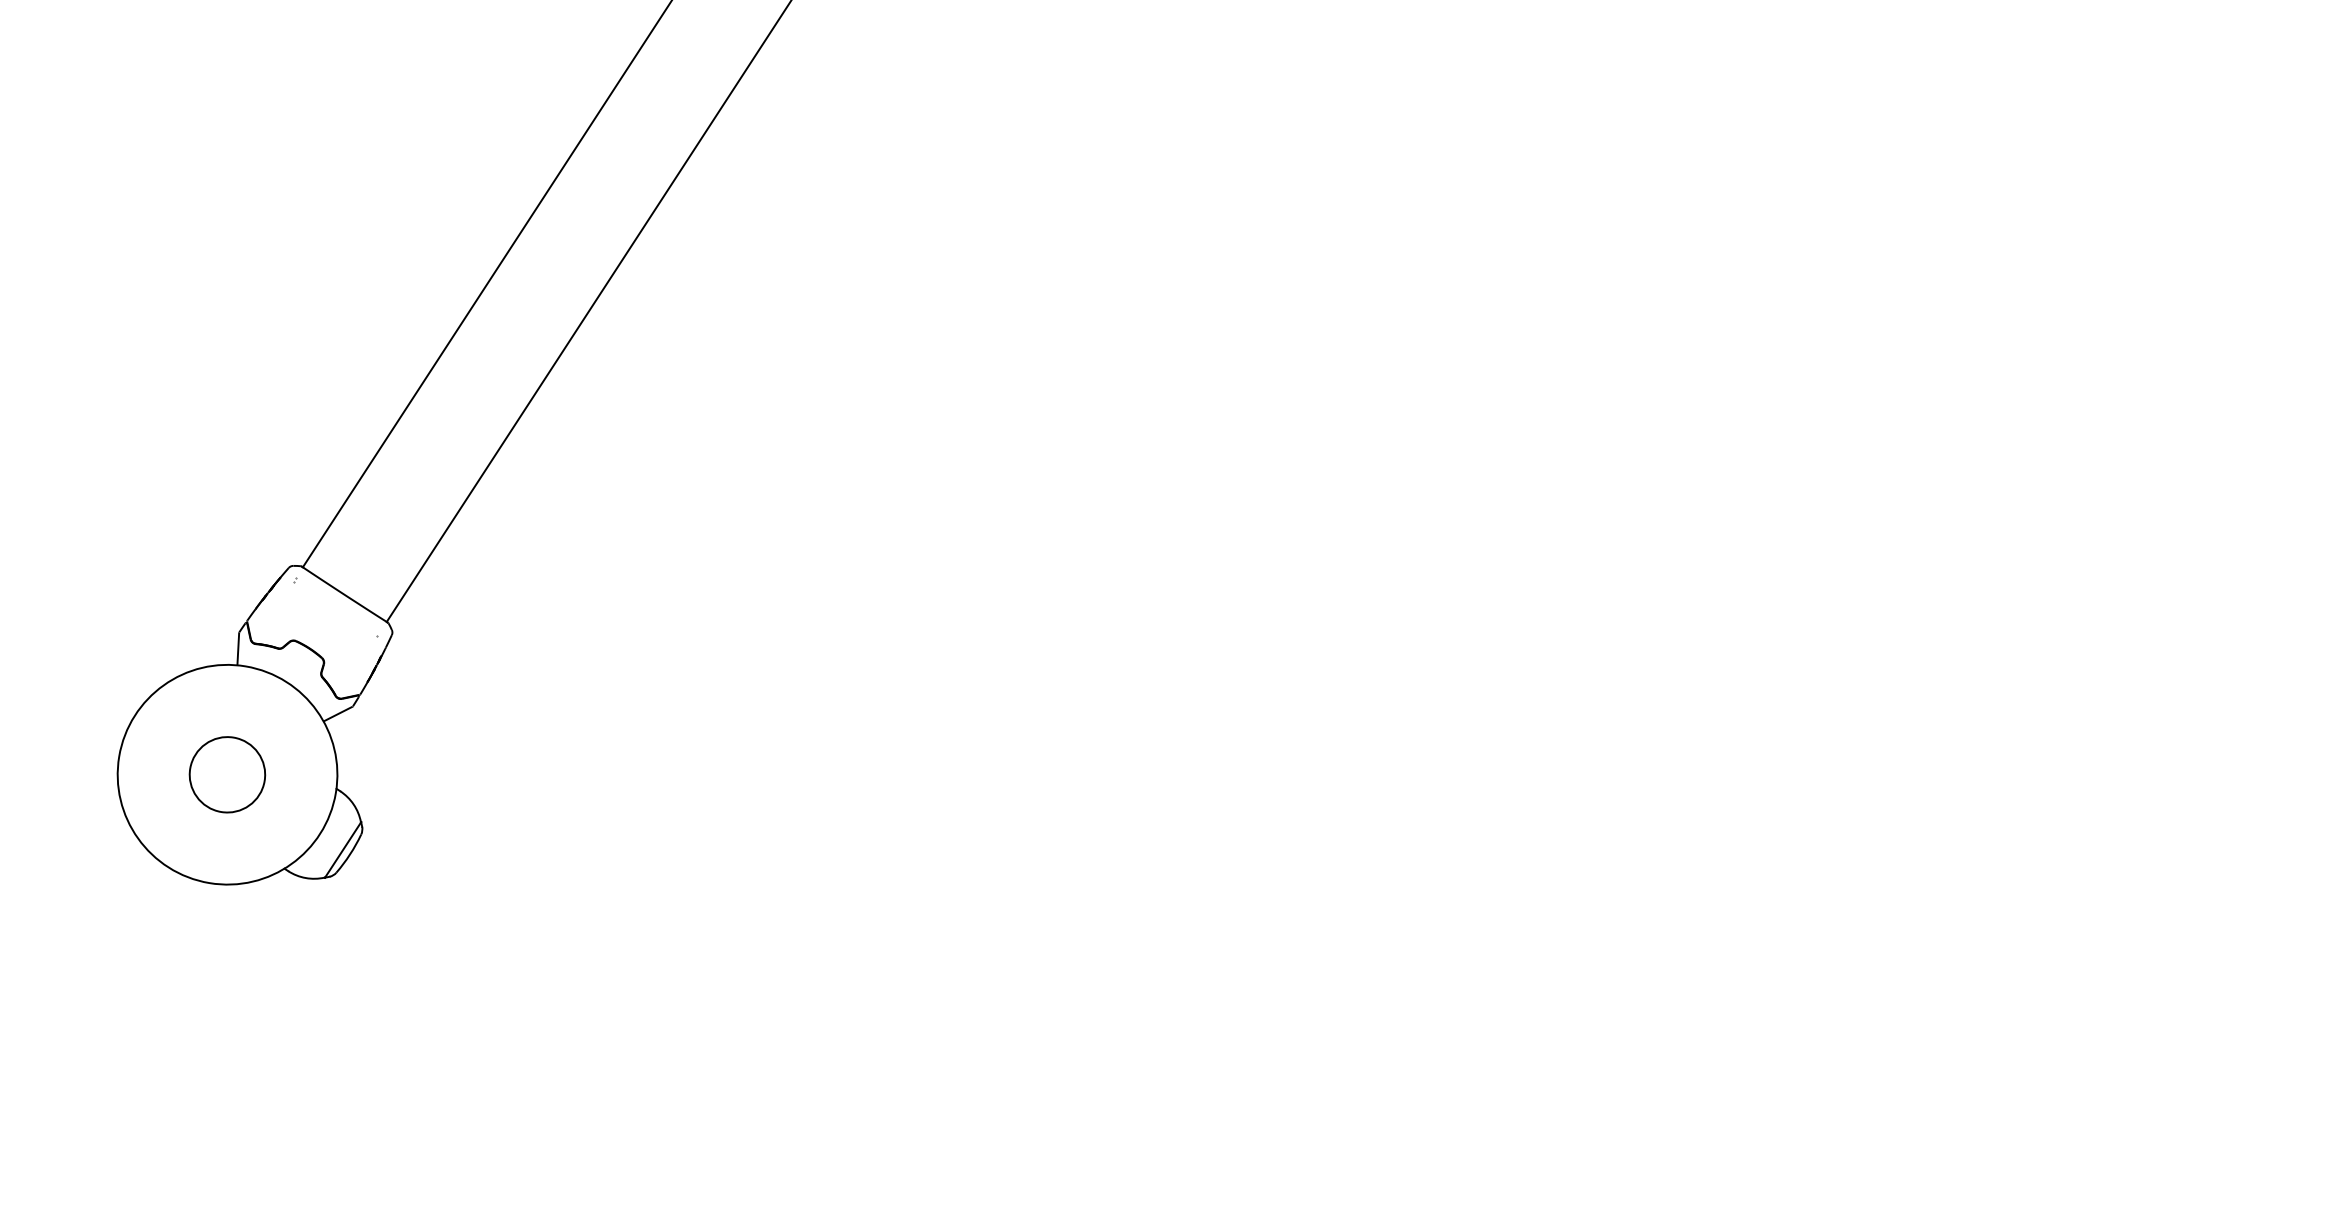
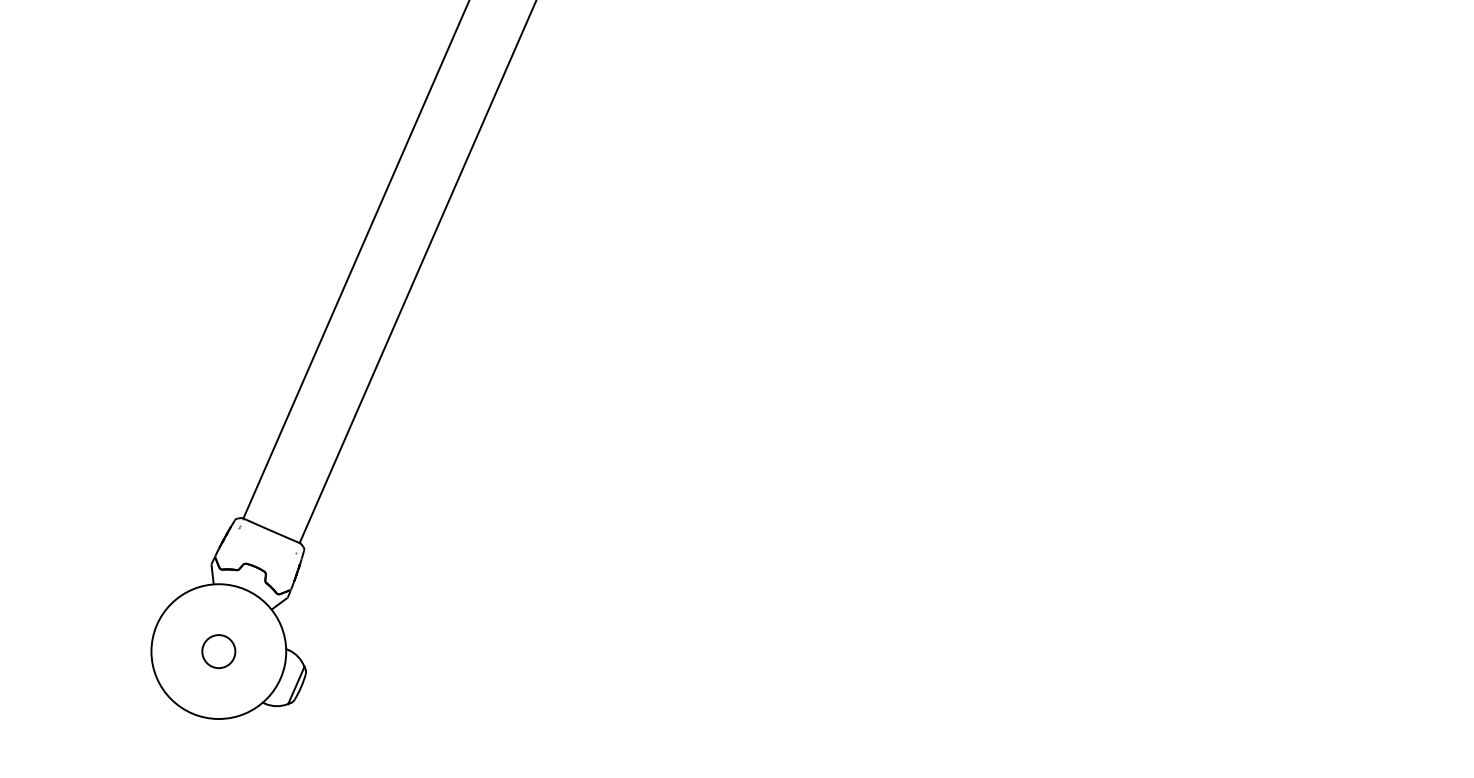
circle: (227, 774) -> (218, 651), size x0.71

